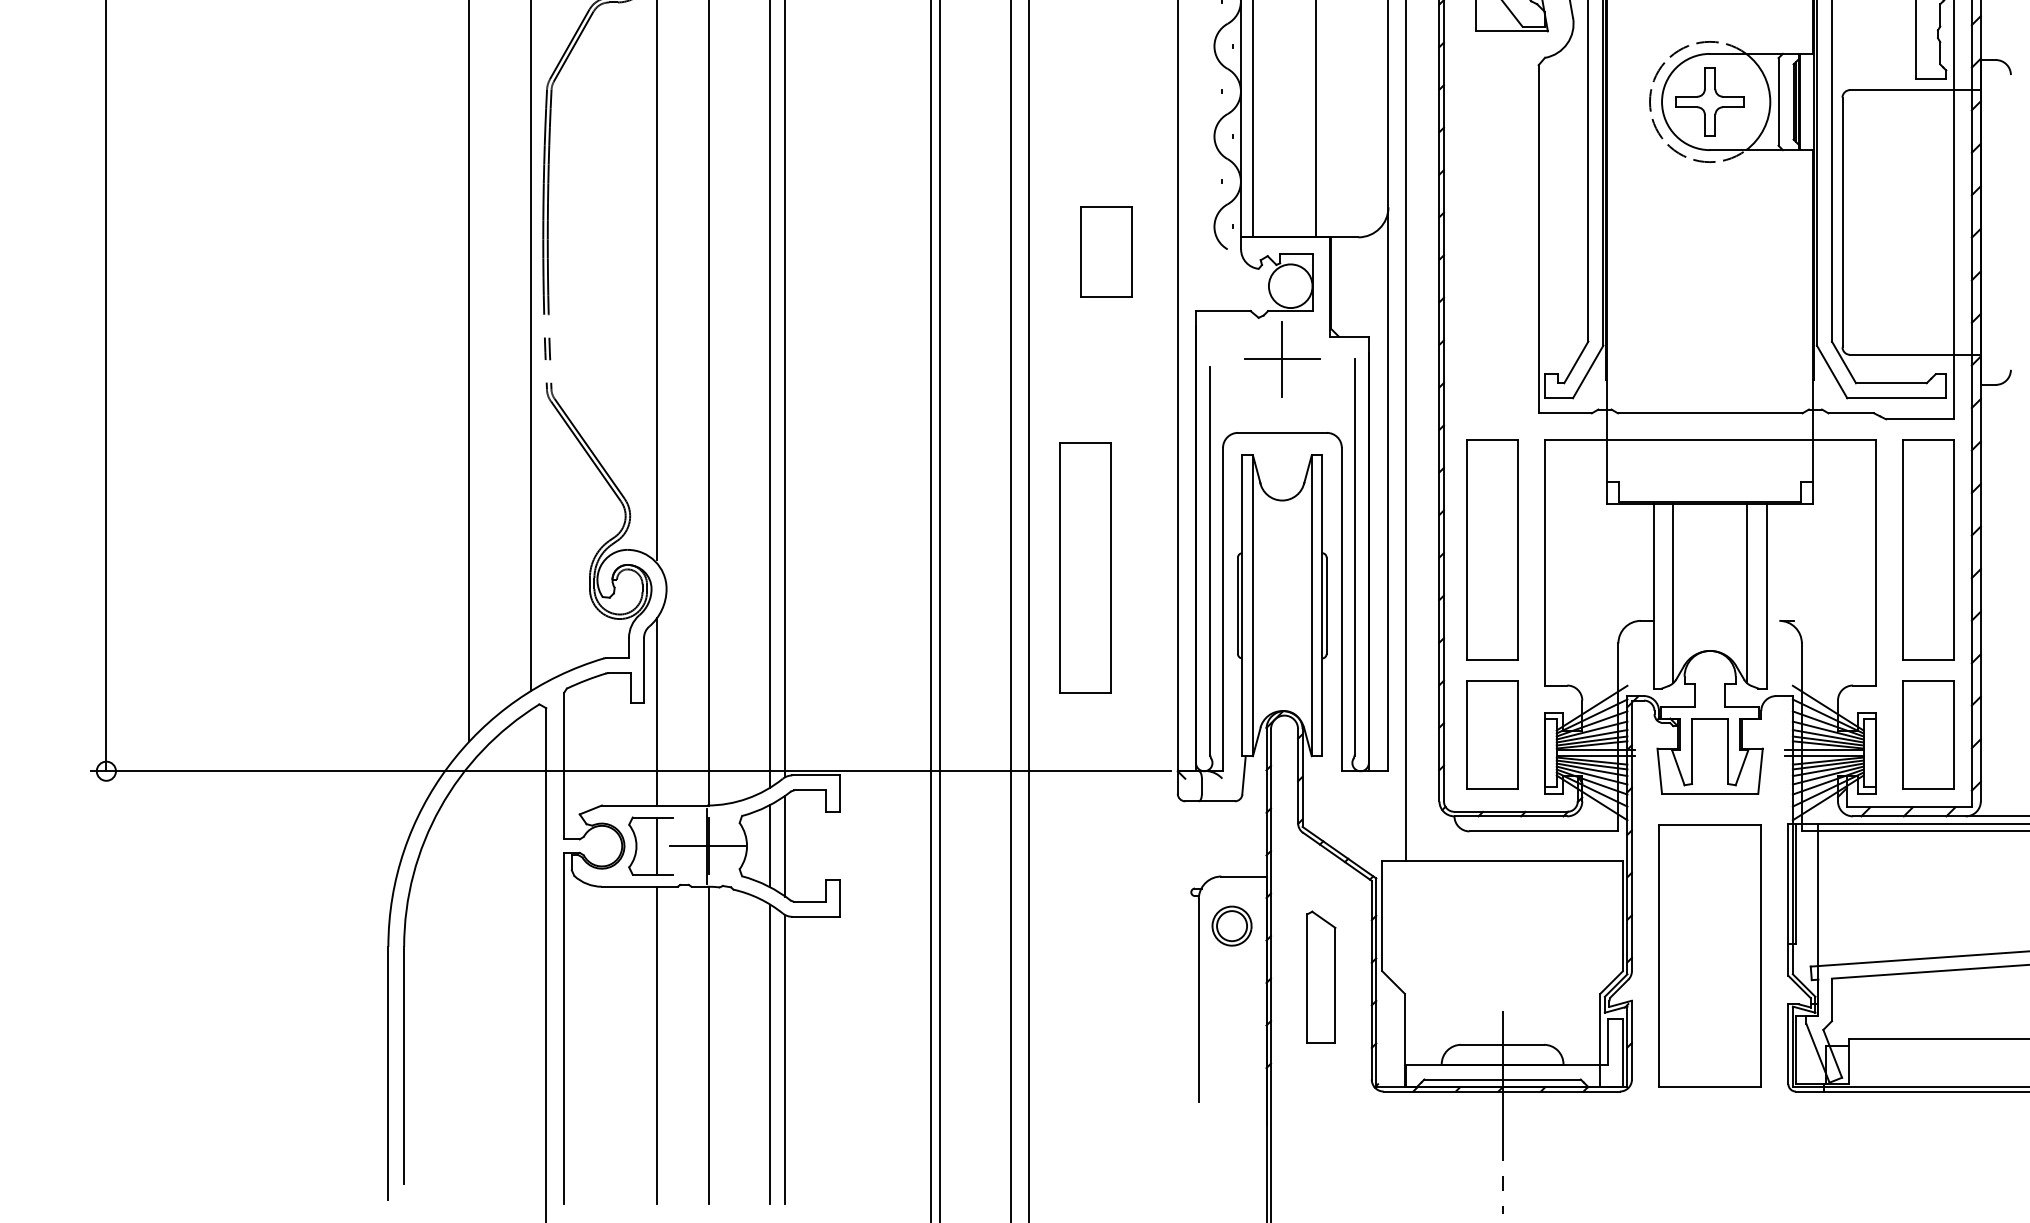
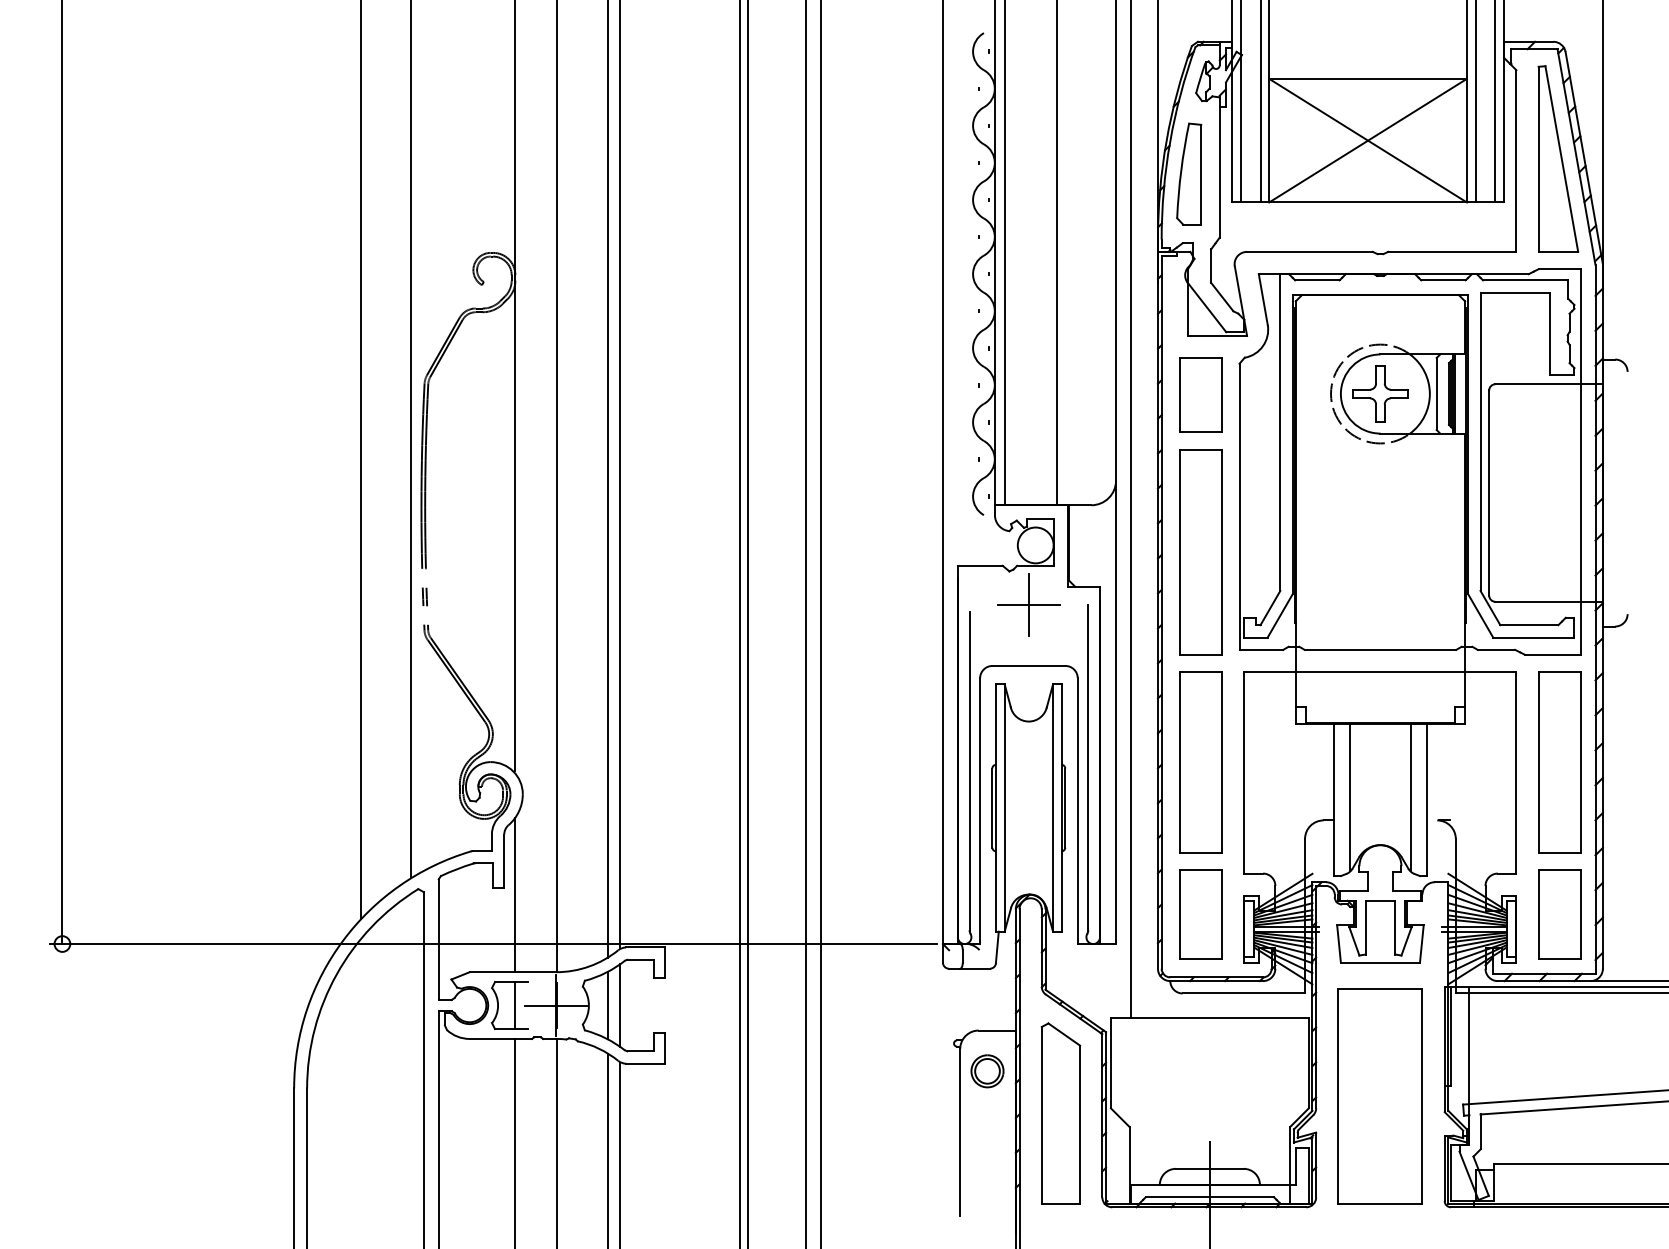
part: (1105, 251) -> (1200, 394), moved
part: (1084, 568) -> (1200, 552), moved
part: (1320, 977) -> (1060, 1113), size x1.67

